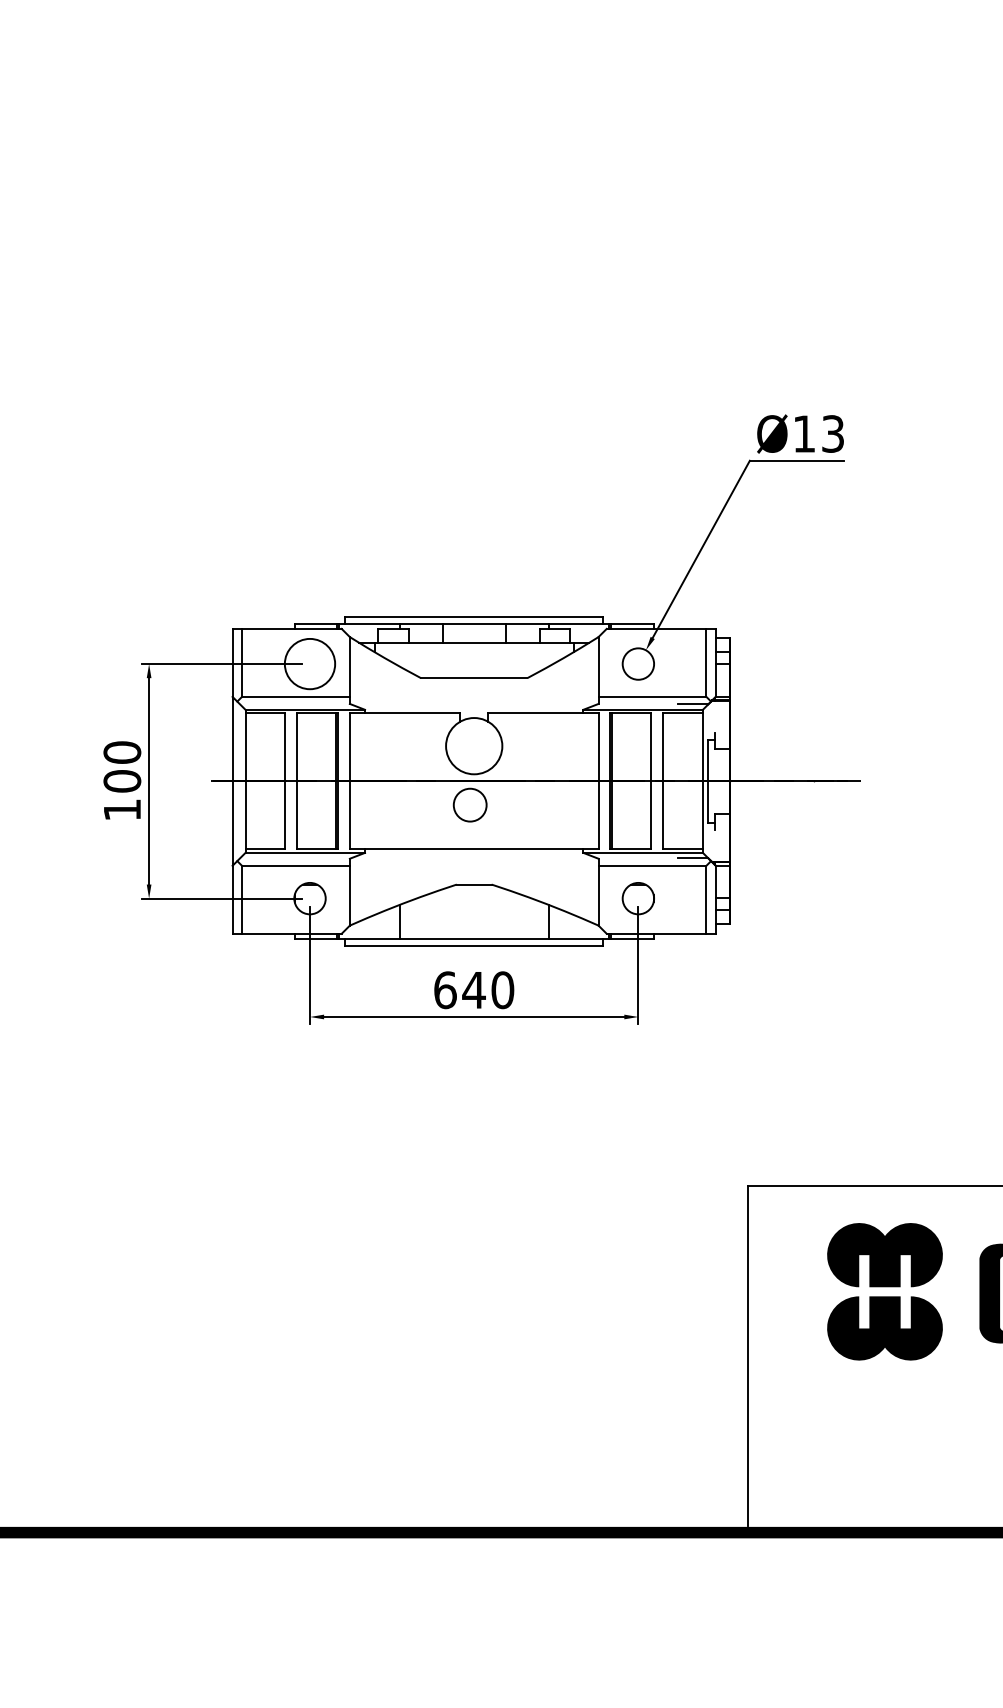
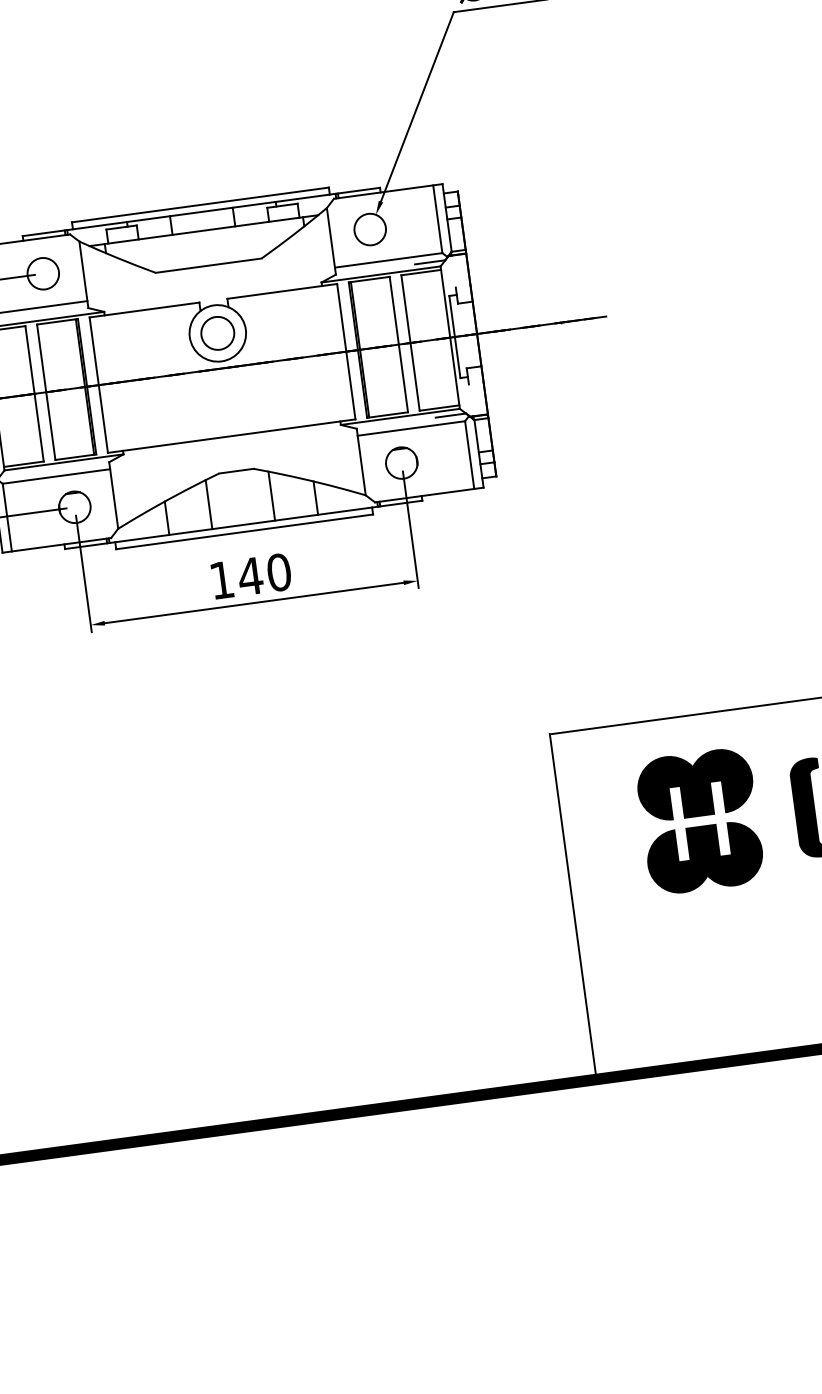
circle: (309, 663) -> (42, 273), size x0.62
circle: (469, 804) -> (217, 332), moved
line: (442, 913) -> (208, 504), added
line: (505, 913) -> (271, 495), added
text: (445, 990) -> (222, 580), 640 -> 140

